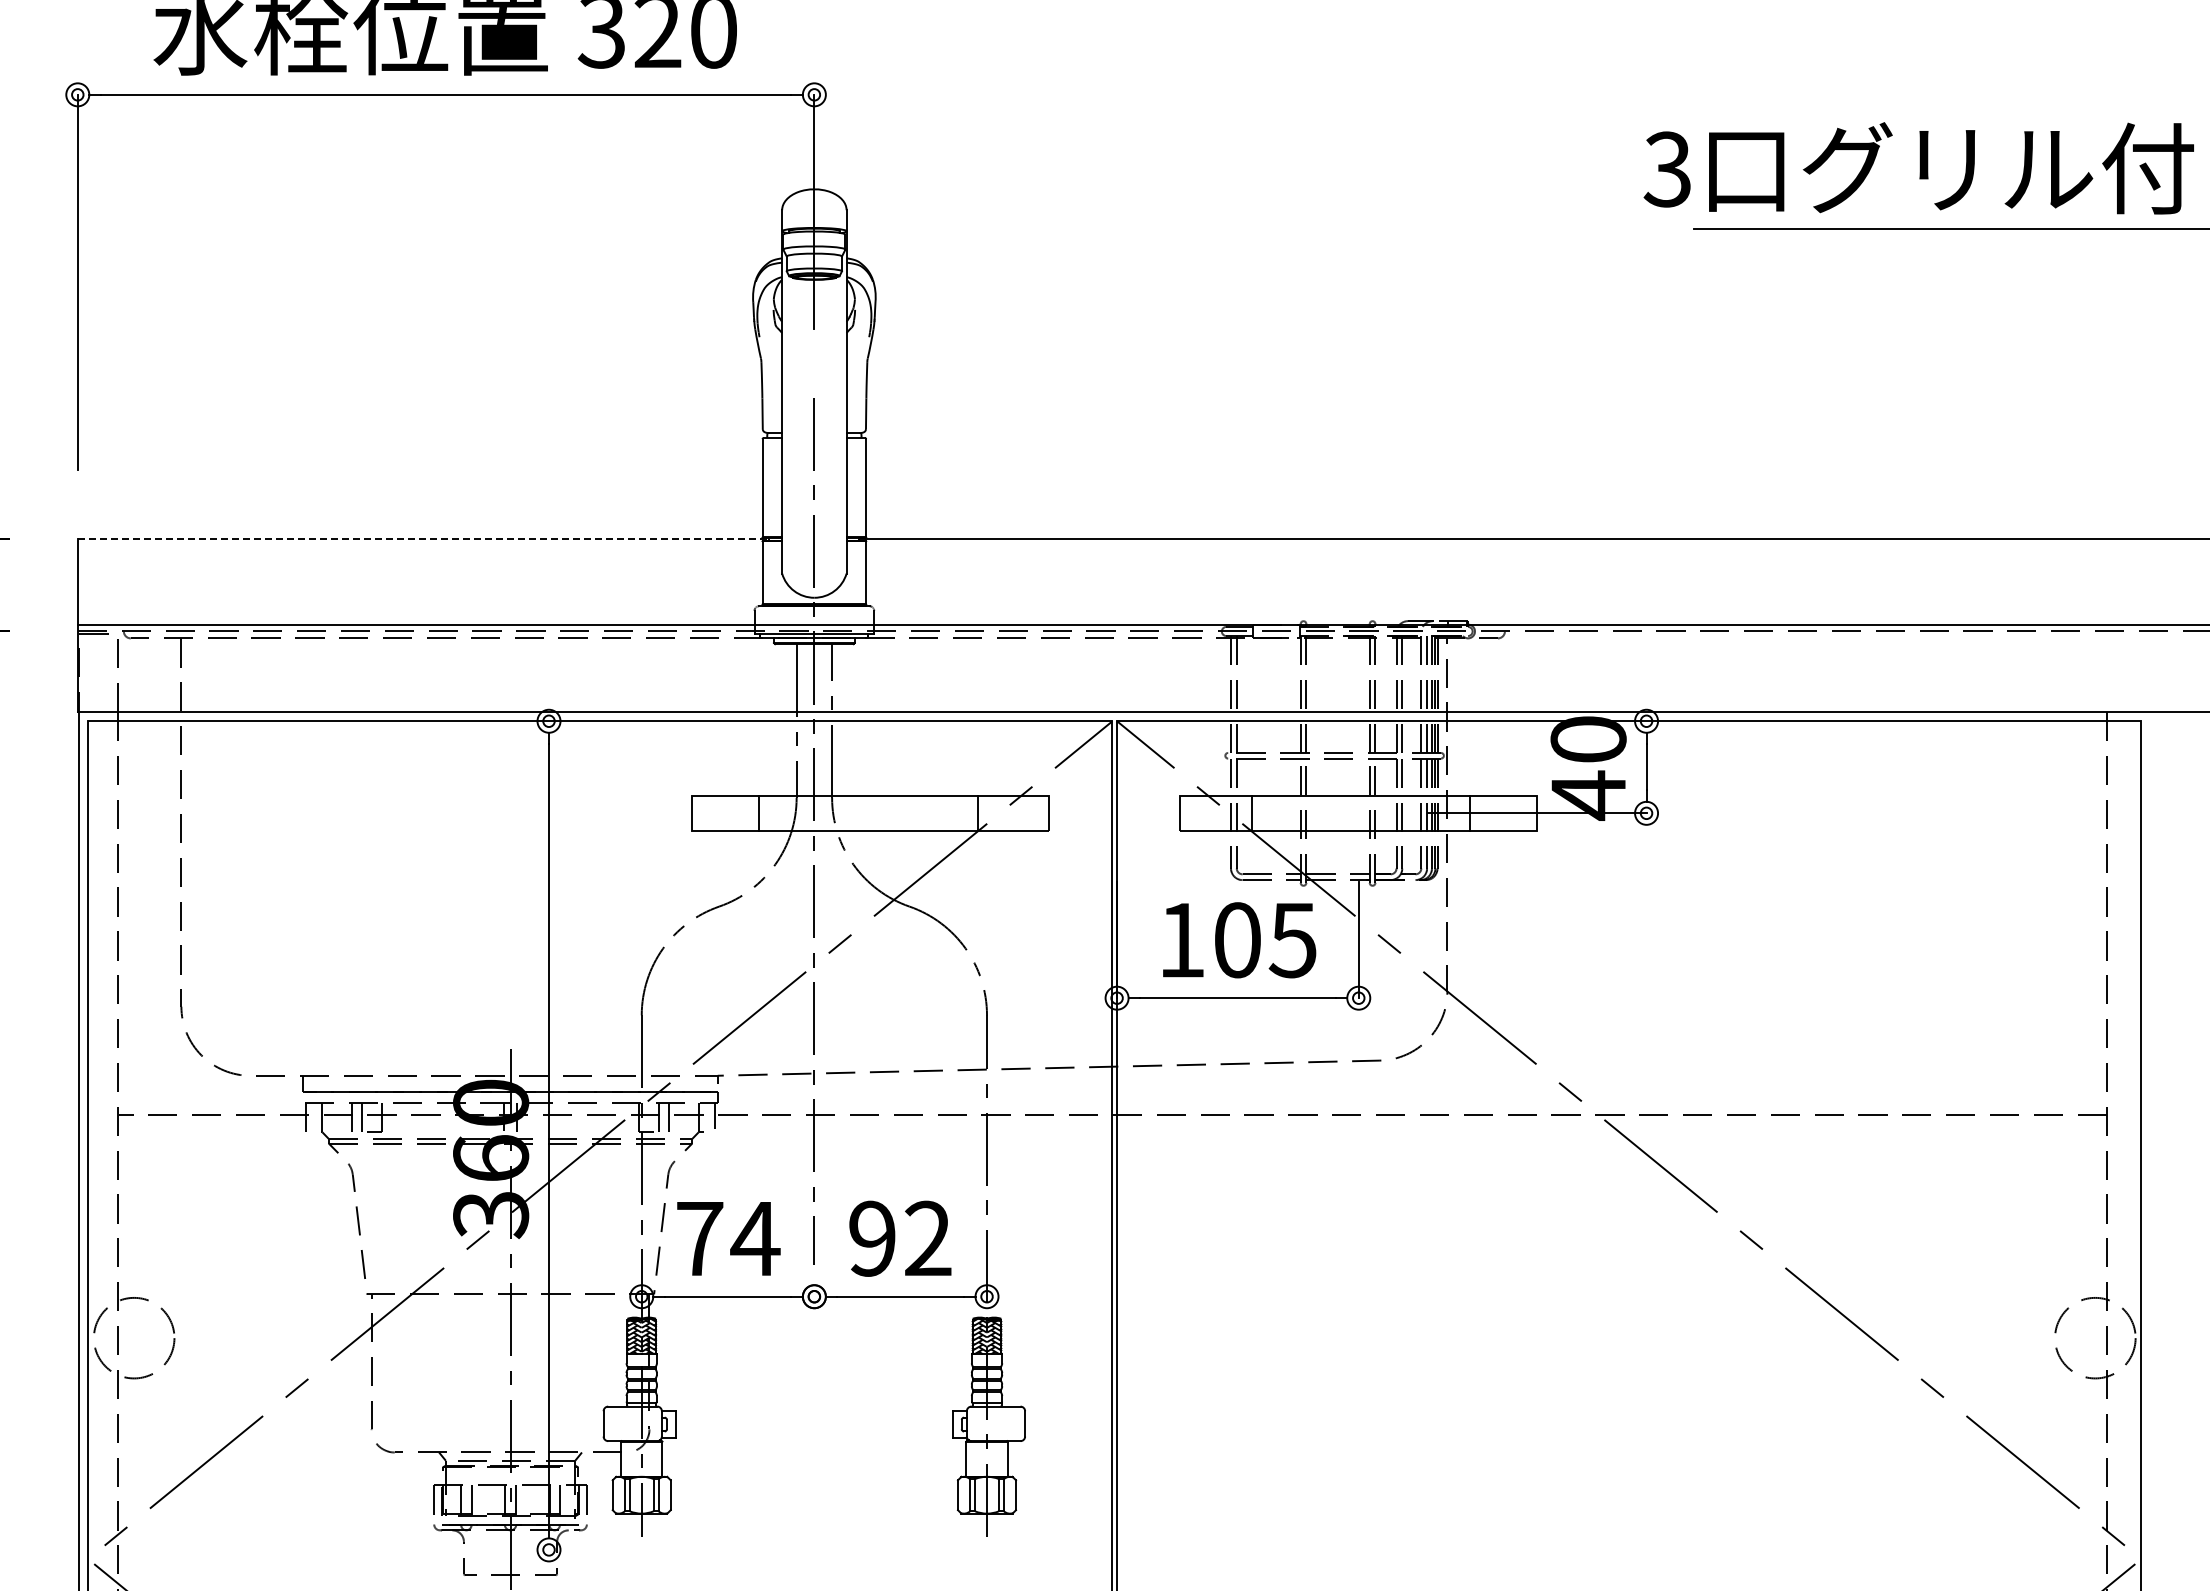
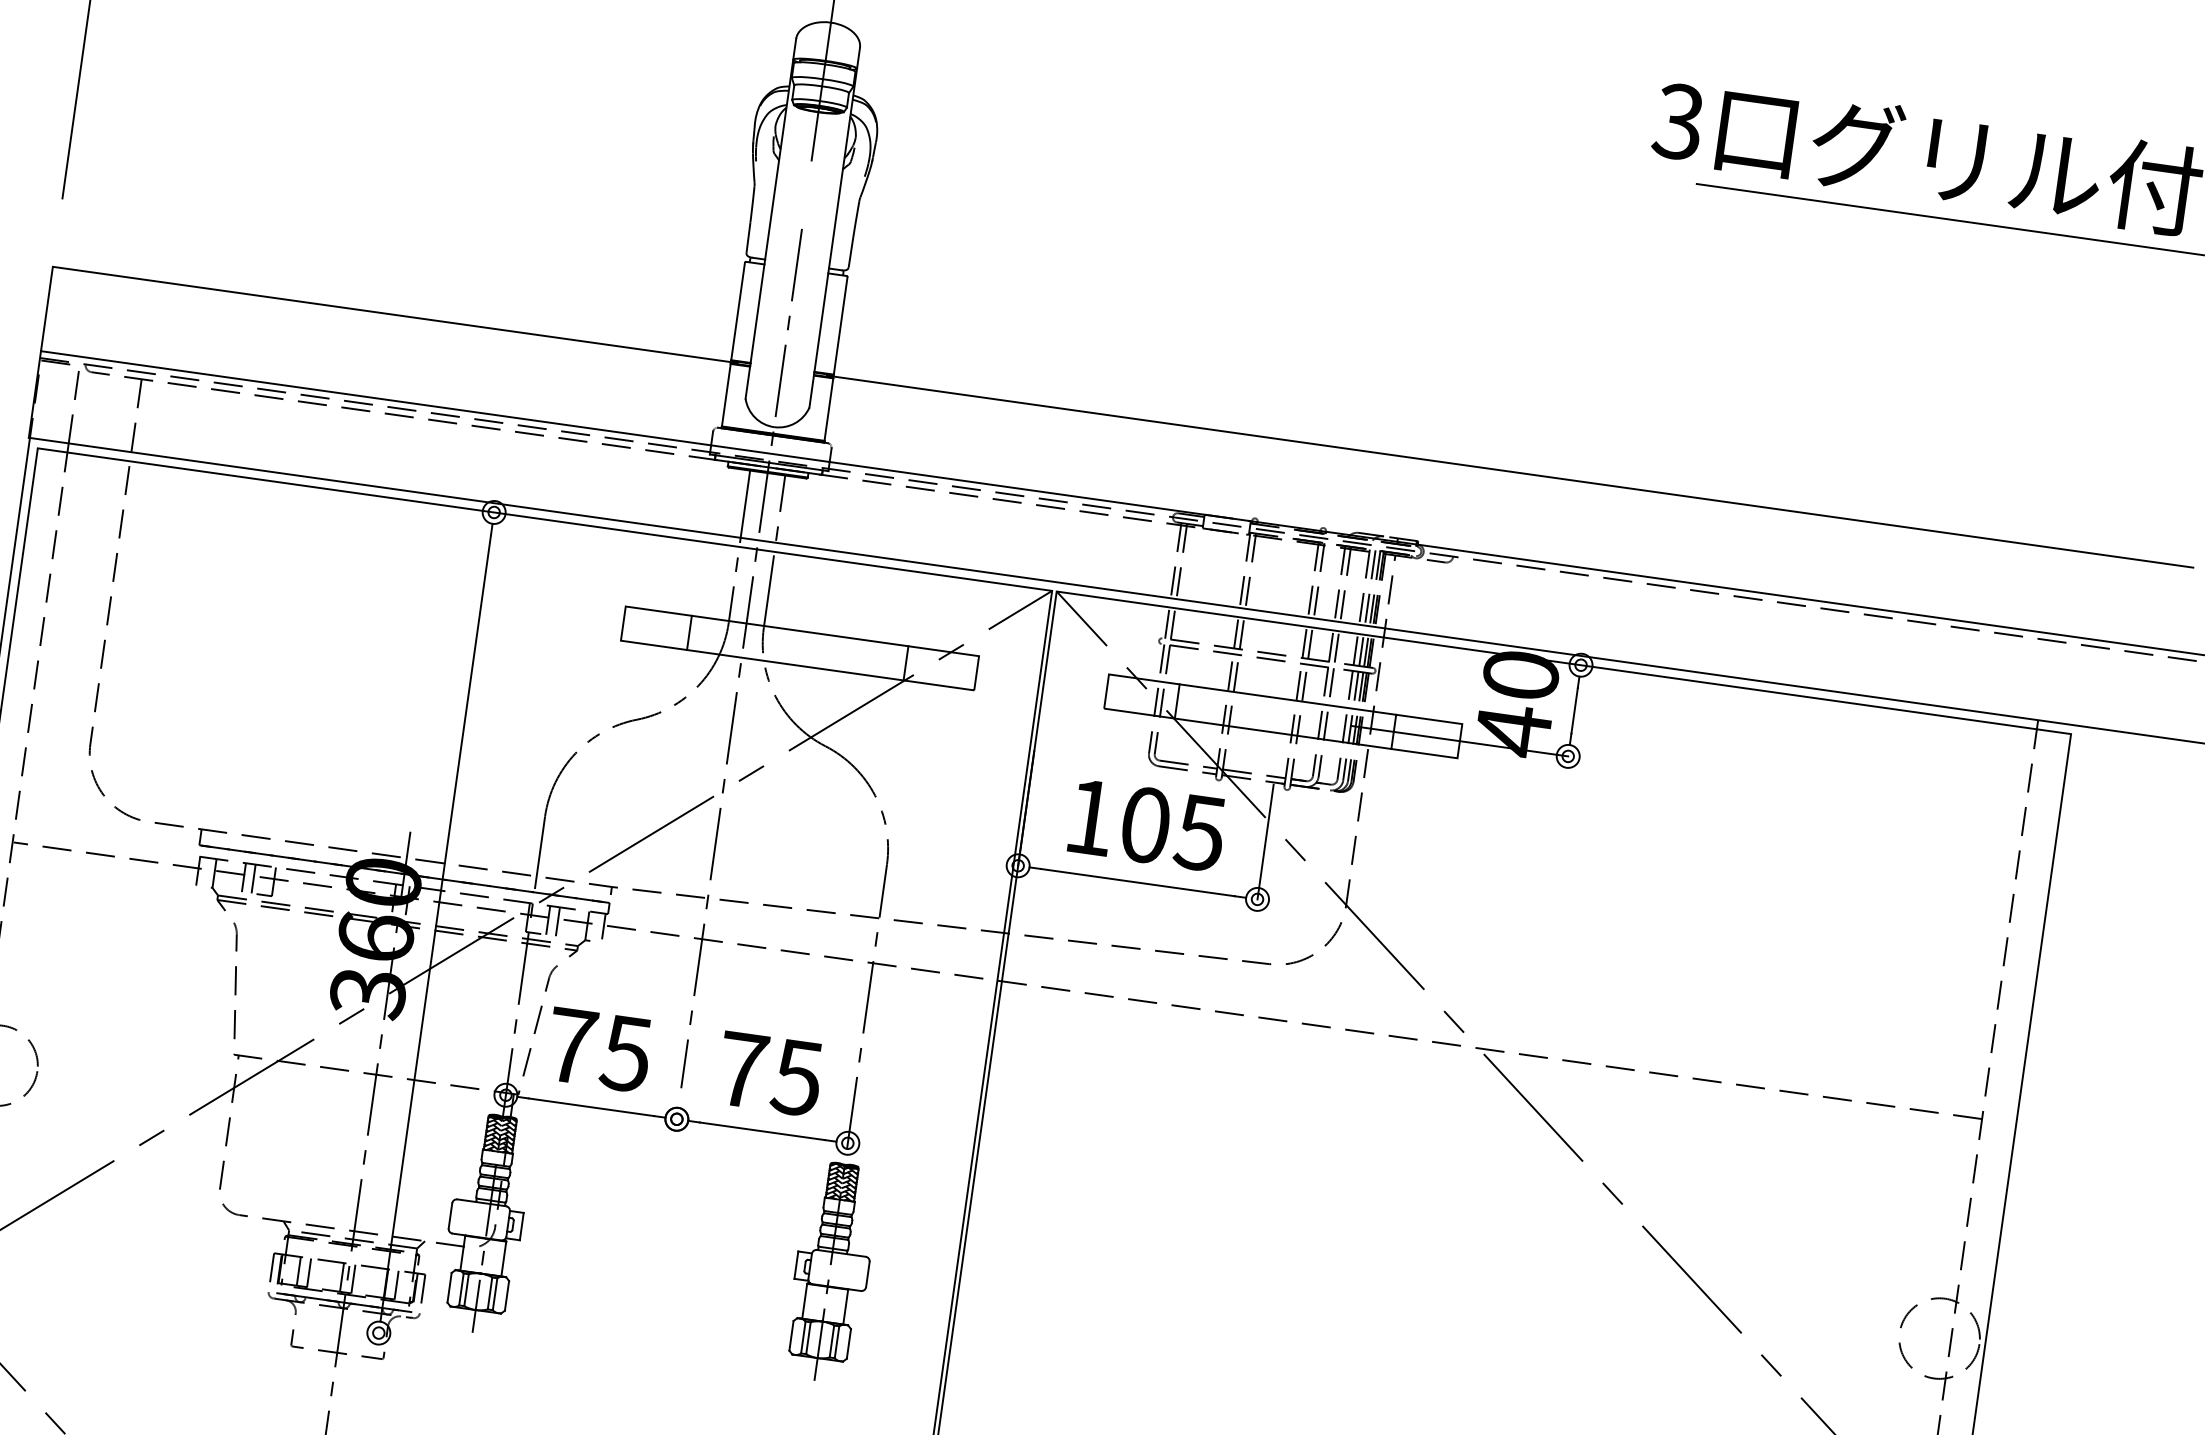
line: (423, 539) -> (395, 315), dashed -> solid
text: (900, 1238) -> (770, 1073), 92 -> 75
text: (755, 1239) -> (626, 1054), 74 -> 75

